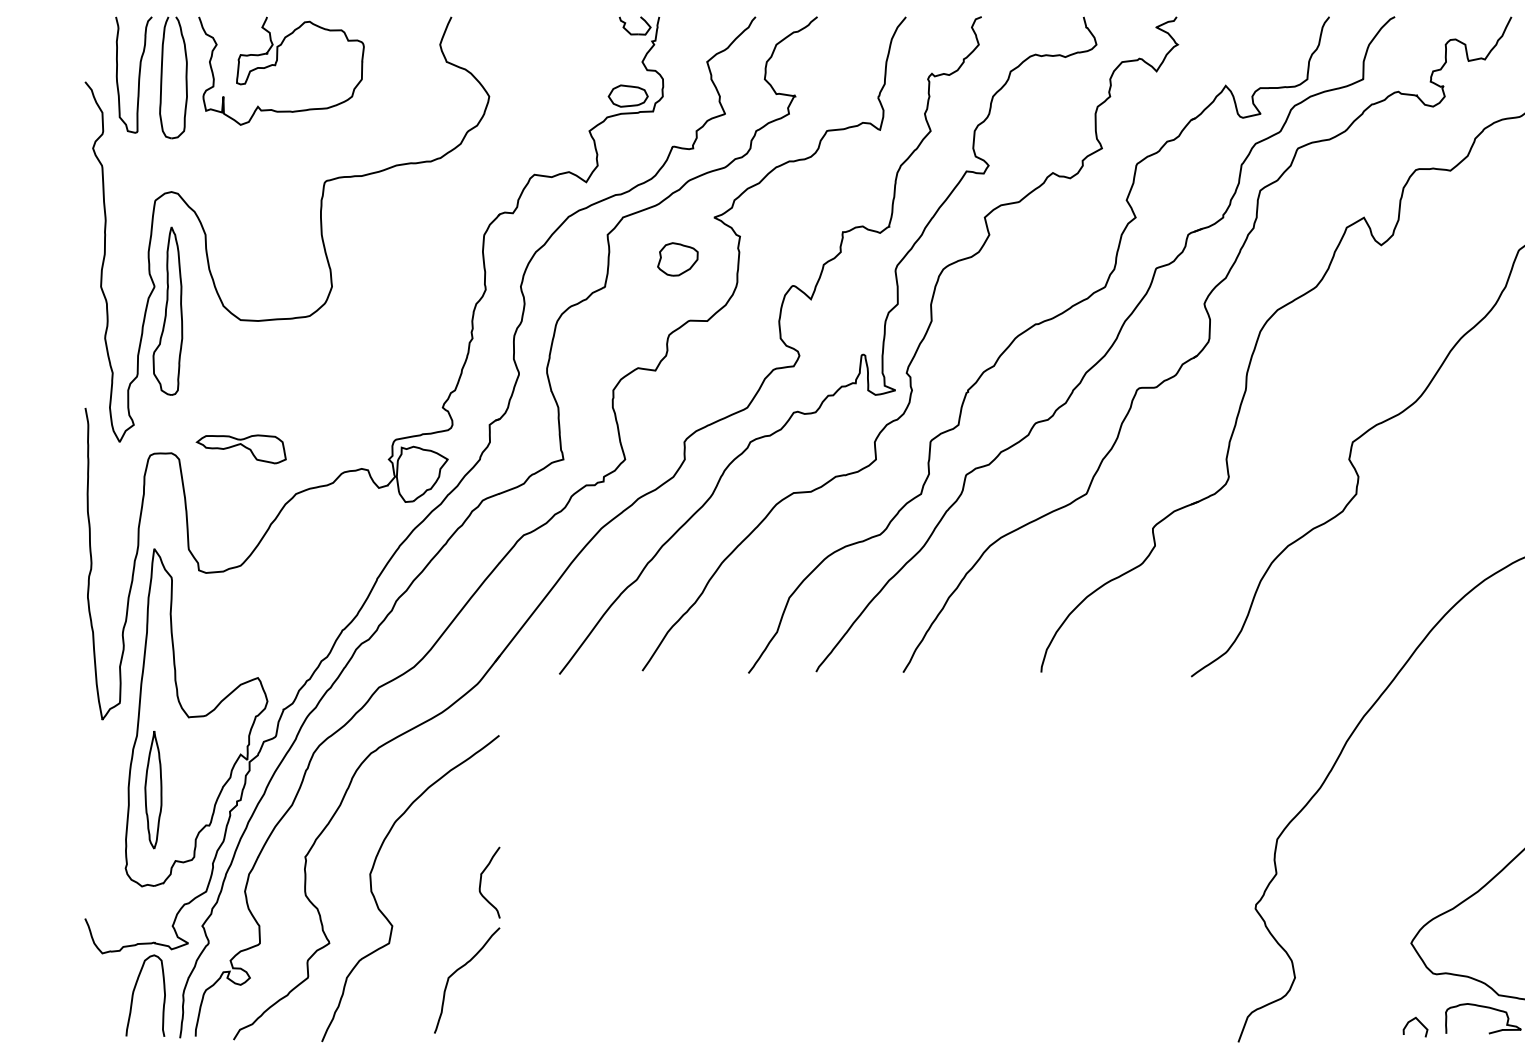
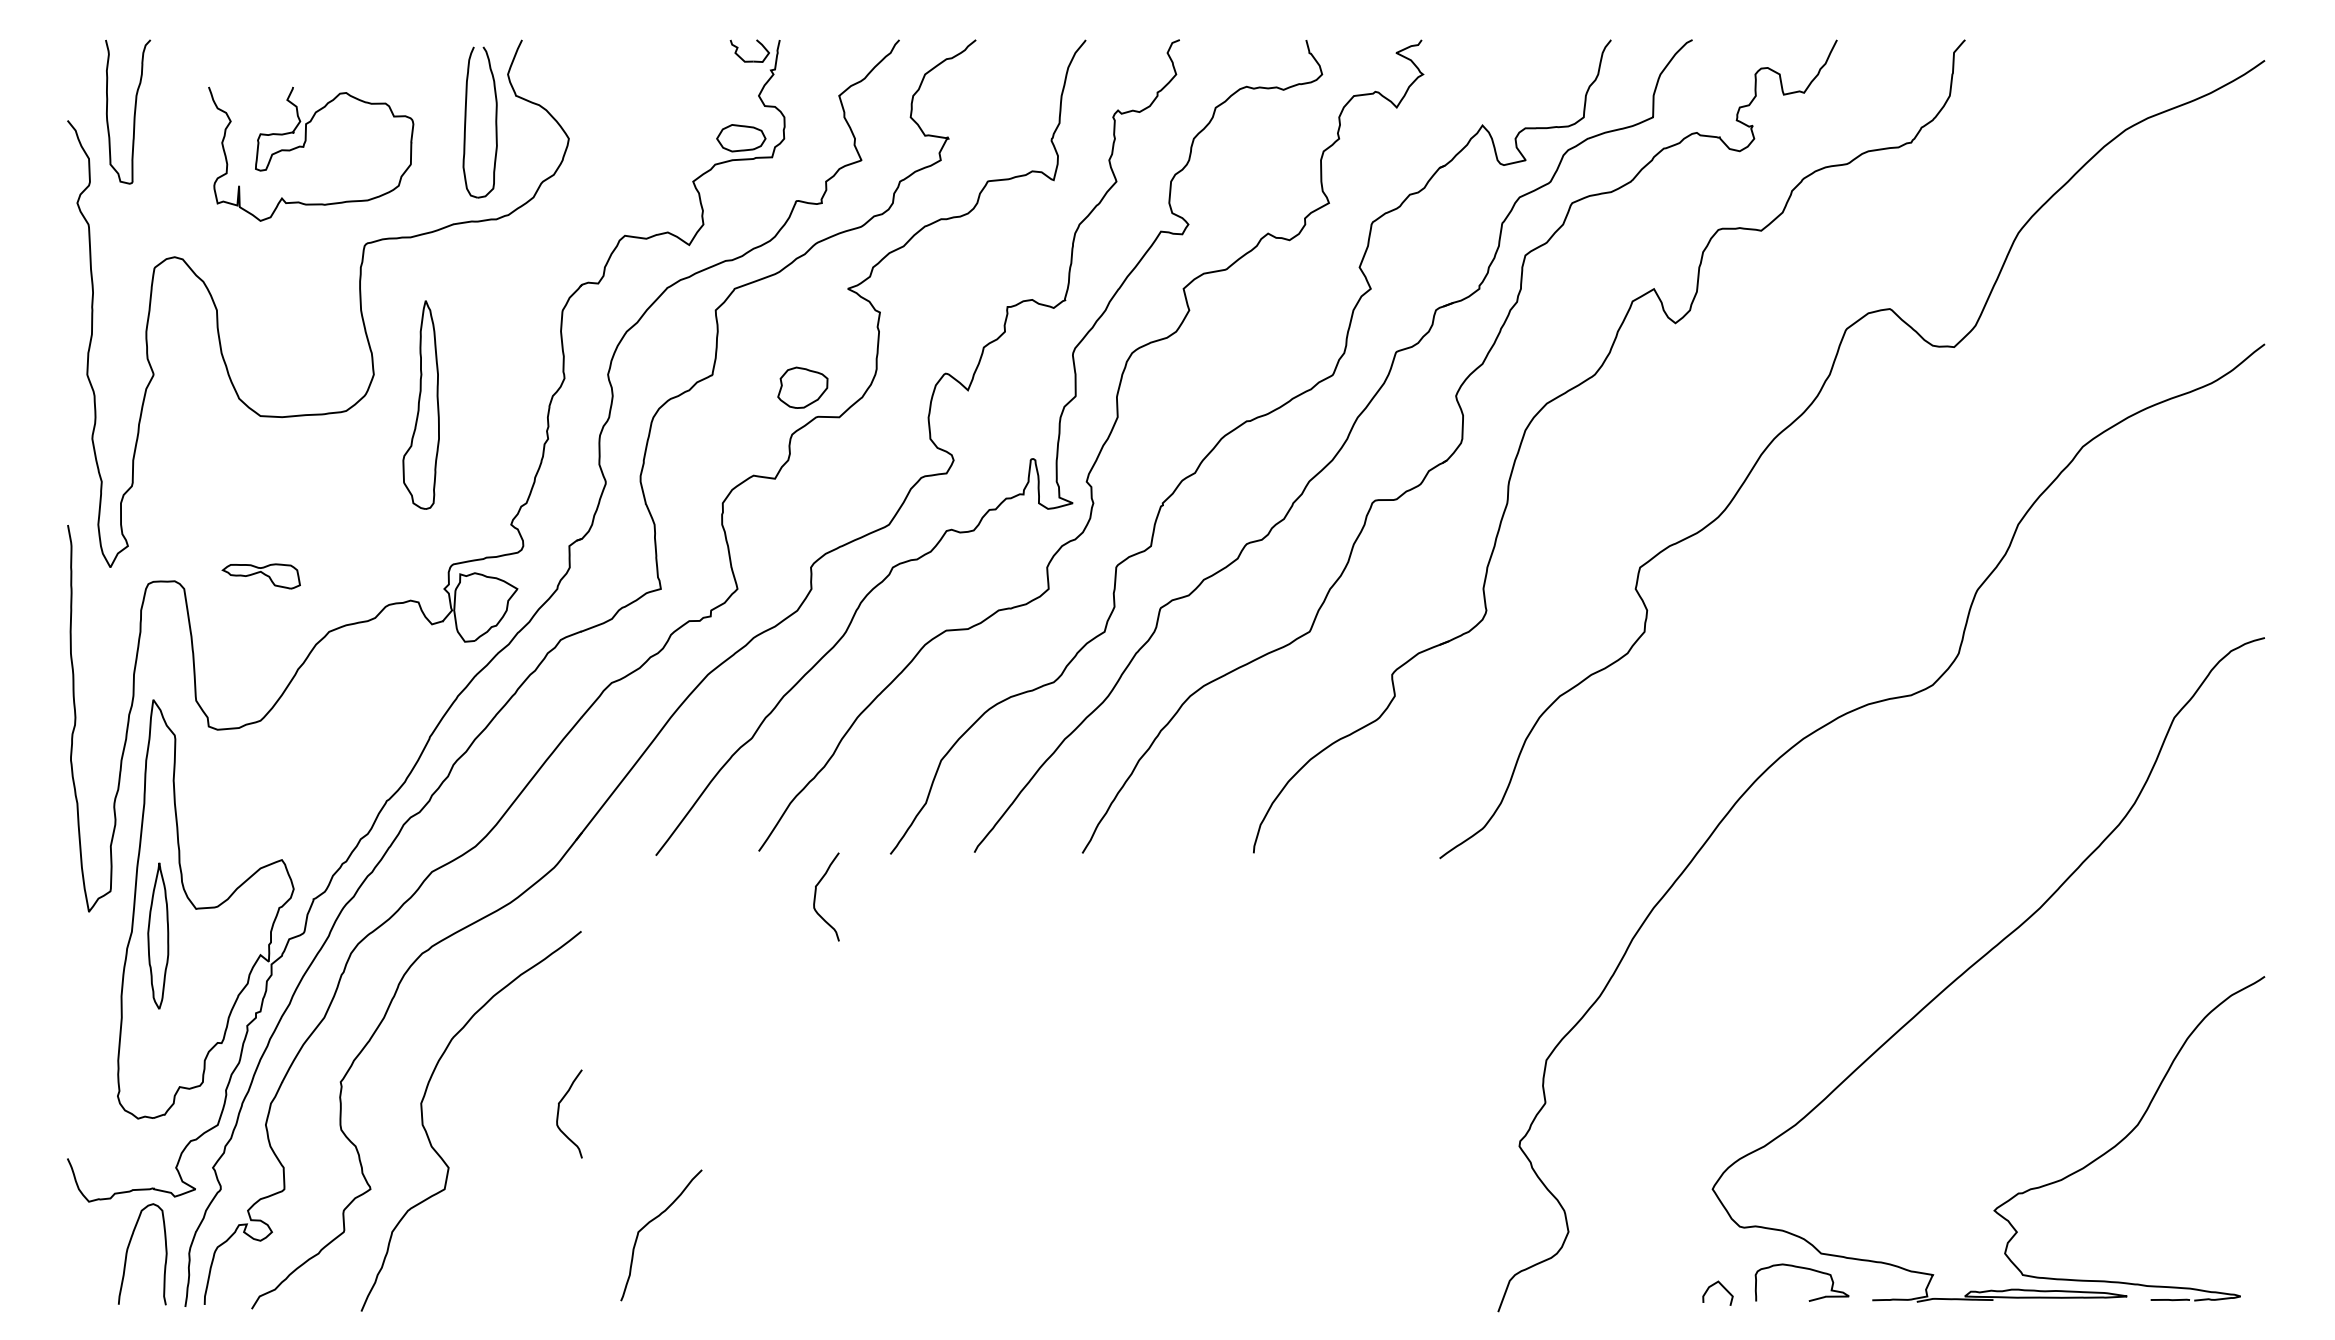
curve: (276, 65) -> (304, 147), moved
part: (162, 77) -> (466, 122), moved
part: (677, 259) -> (802, 387), moved
part: (167, 310) -> (420, 404), moved
part: (241, 449) -> (261, 576), size x0.7
curve: (688, 705) -> (816, 894), added
part: (153, 789) -> (158, 935), moved
curve: (459, 969) -> (652, 1221), moved

